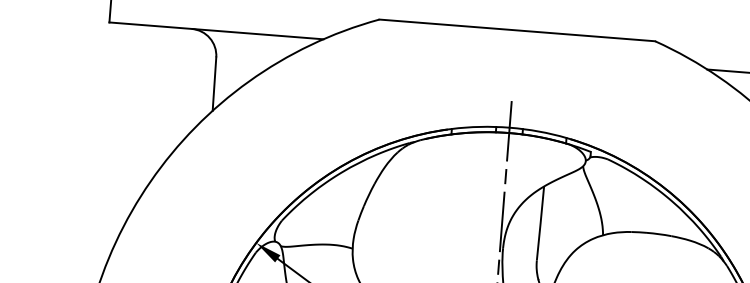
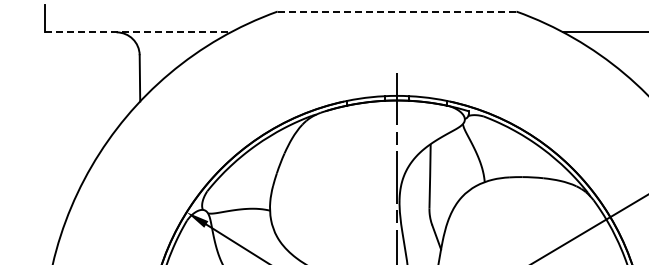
line: (516, 30) -> (396, 11), solid -> dashed
line: (216, 31) -> (138, 32), solid -> dashed

